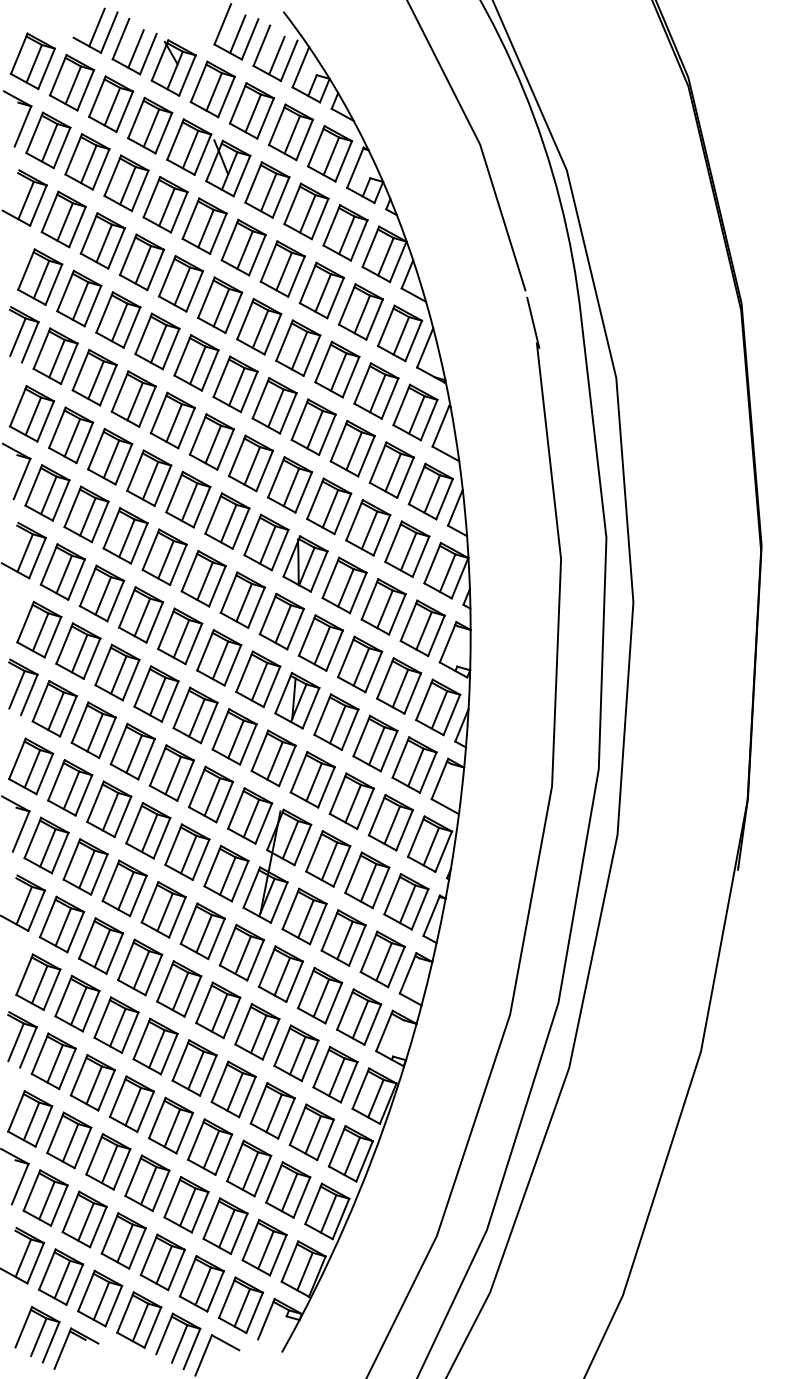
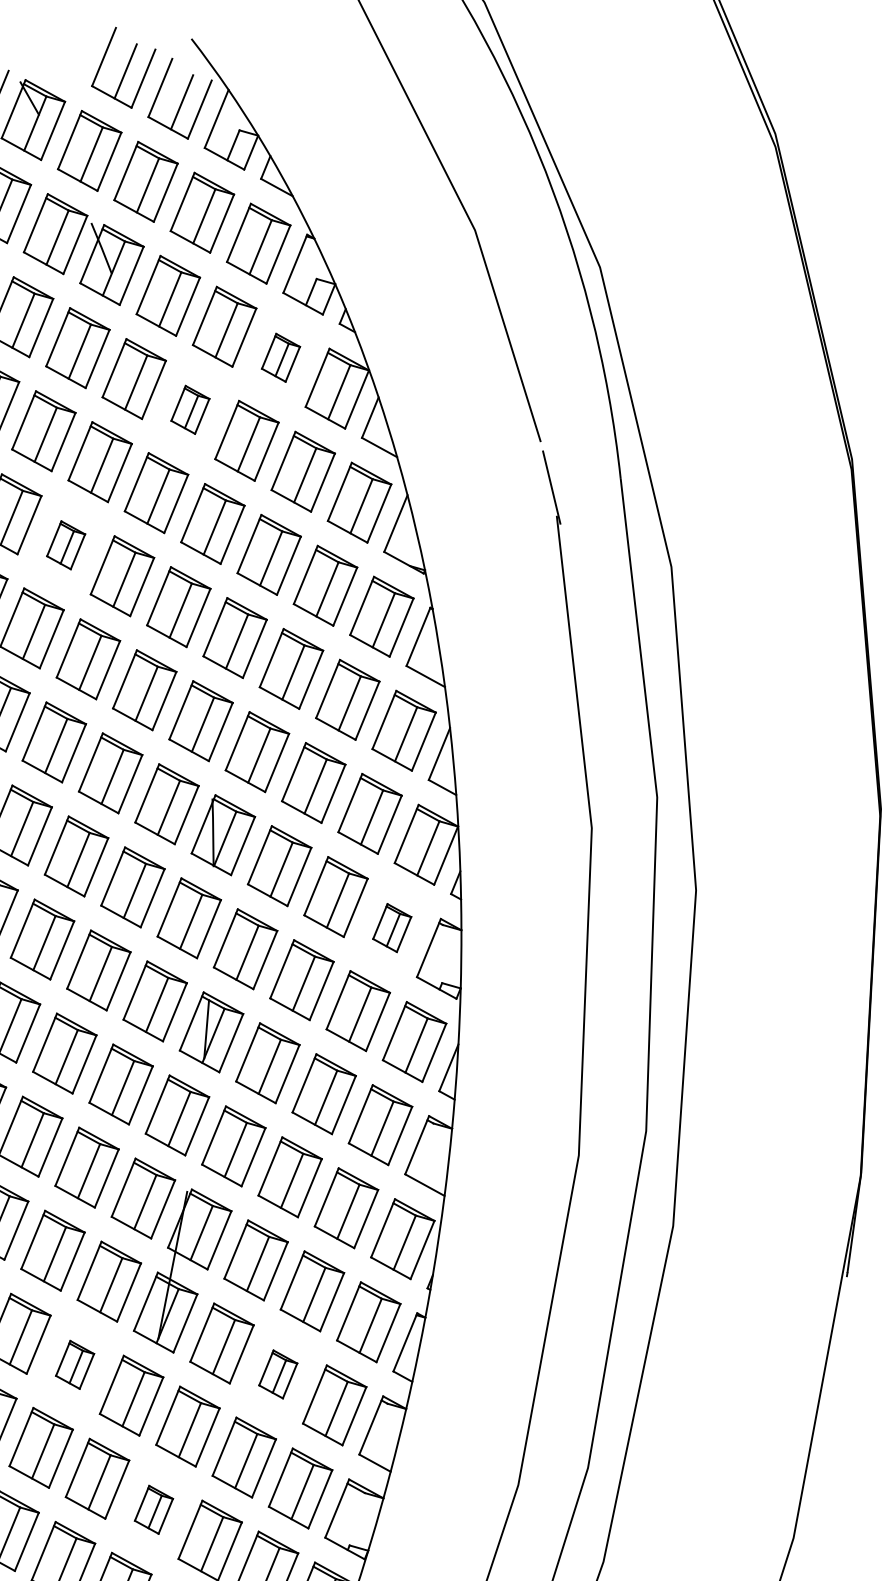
part: (345, 232) -> (280, 357), size x0.6
part: (282, 268) -> (190, 409), size x0.6
part: (196, 362) -> (66, 544), size x0.6
part: (422, 628) -> (392, 928), size x0.6
part: (202, 931) -> (74, 1365), size x0.6
part: (343, 937) -> (278, 1373), size x0.6
part: (257, 1031) -> (154, 1509), size x0.6

